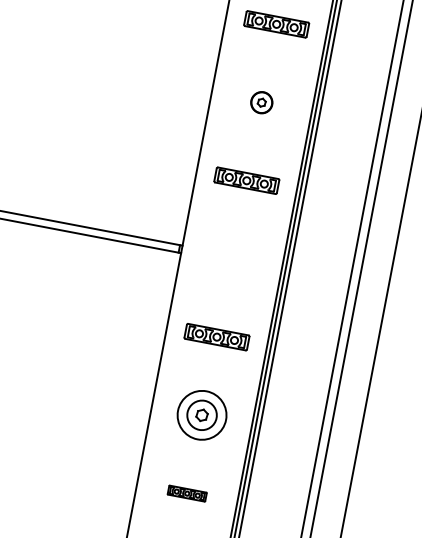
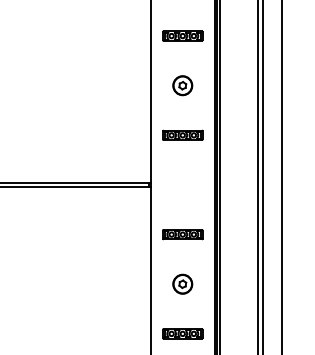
part: (261, 102) -> (182, 85), size x1.43
circle: (201, 414) -> (182, 283), size x0.62
part: (186, 492) -> (182, 333), size x1.67

